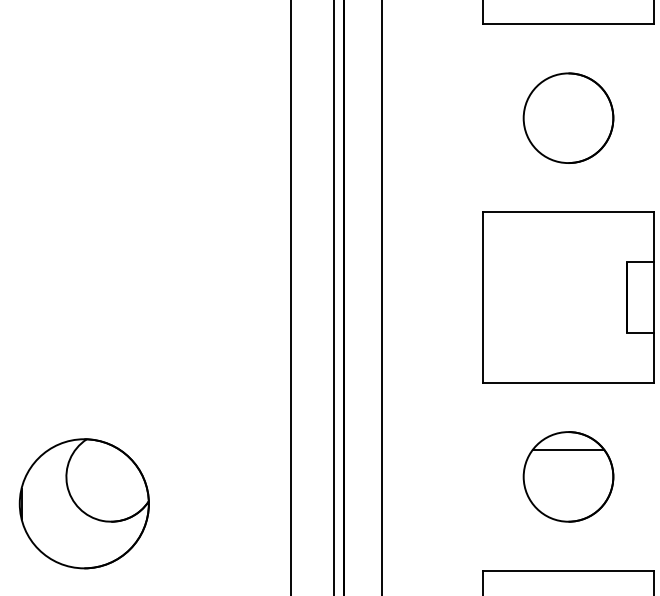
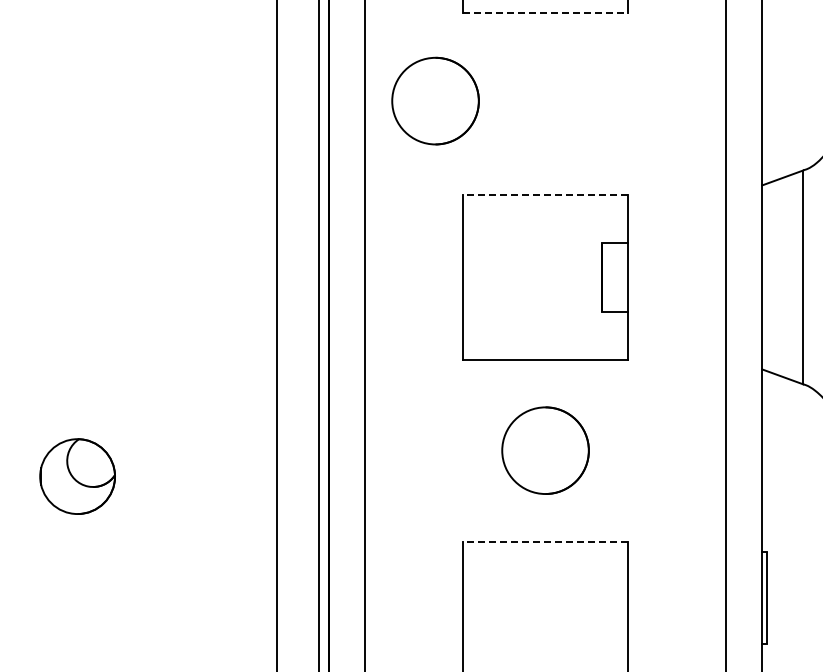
line: (569, 24) -> (546, 13), solid -> dashed
part: (568, 117) -> (435, 100), moved
line: (568, 212) -> (545, 195), solid -> dashed
line: (568, 449) -> (545, 424), removed
part: (84, 503) -> (77, 476), size x0.6
line: (568, 570) -> (545, 541), solid -> dashed

